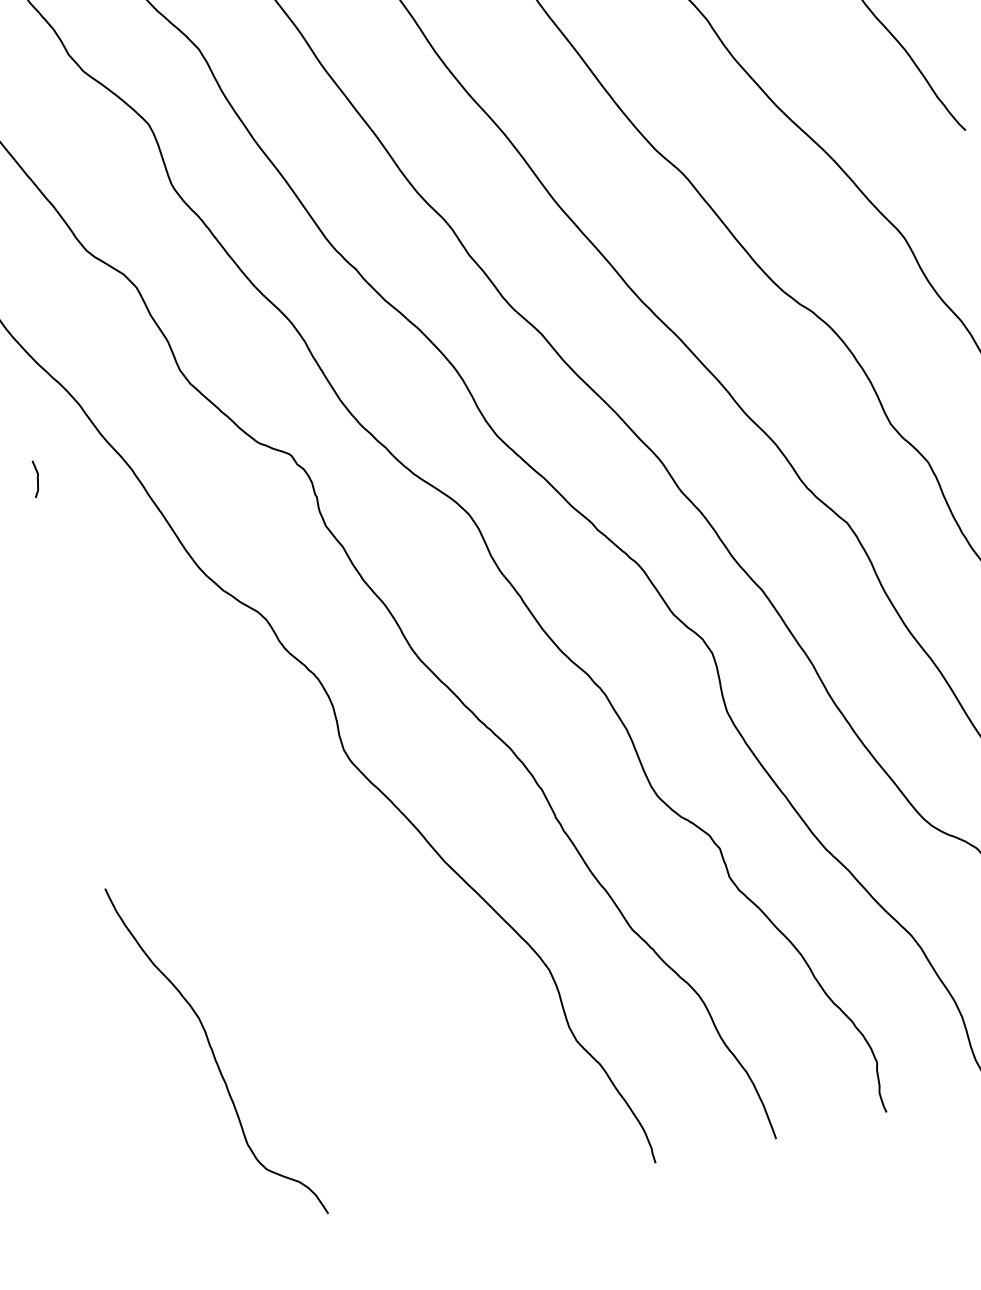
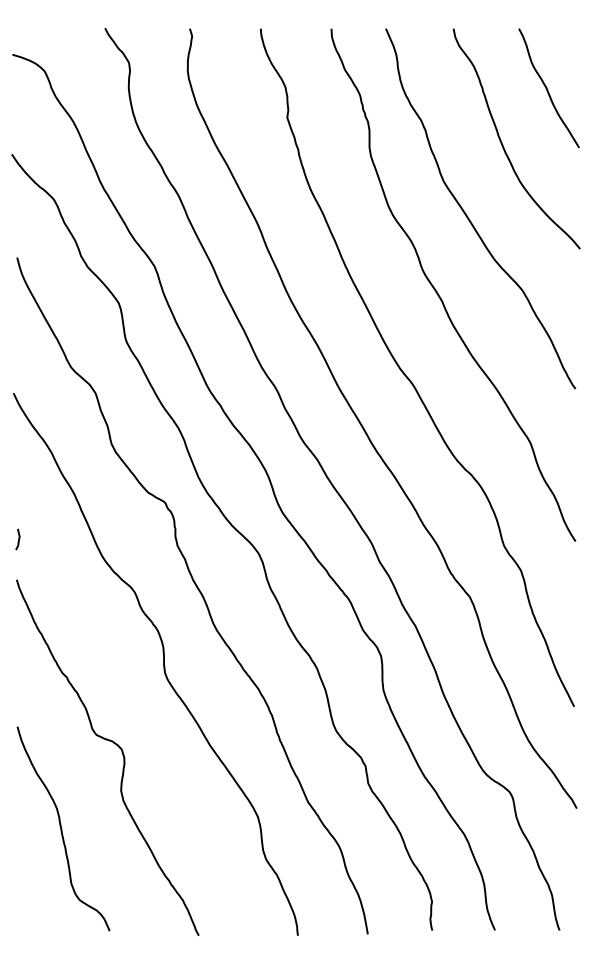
curve: (36, 479) -> (18, 539), moved
curve: (278, 889) -> (114, 744), added

